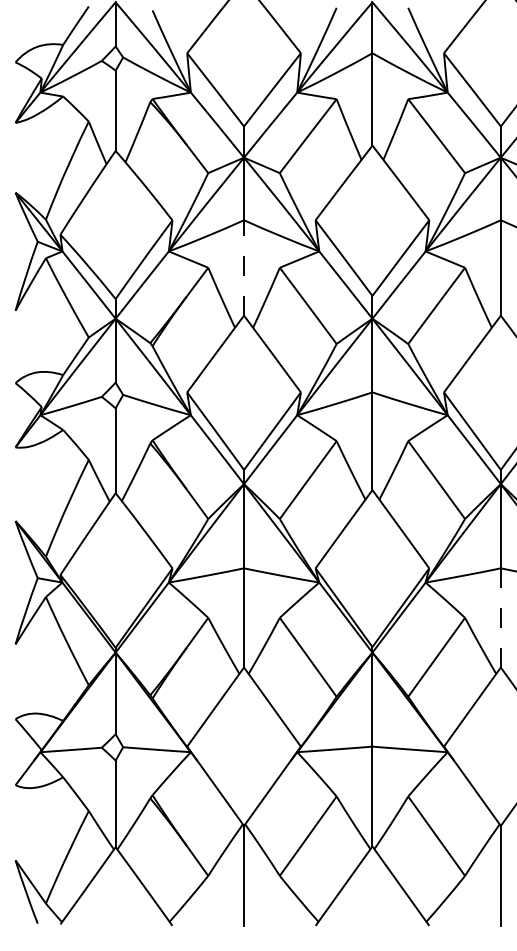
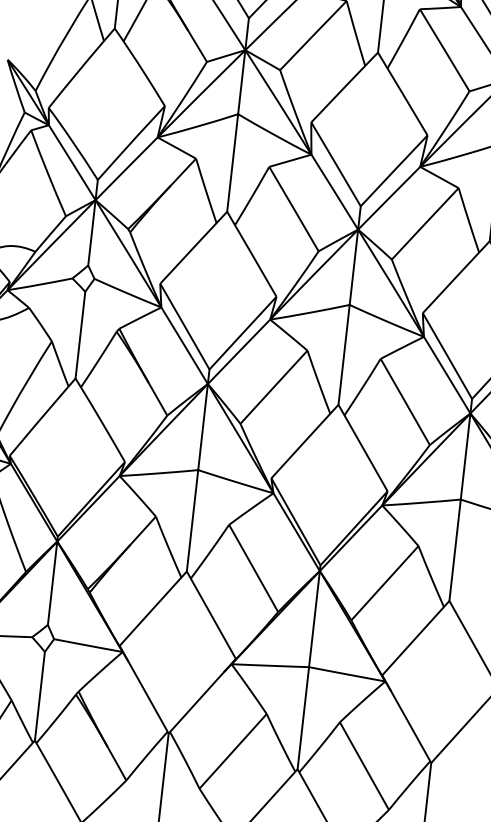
line: (244, 267) -> (233, 162), dashed -> solid
line: (500, 617) -> (454, 549), dashed -> solid

